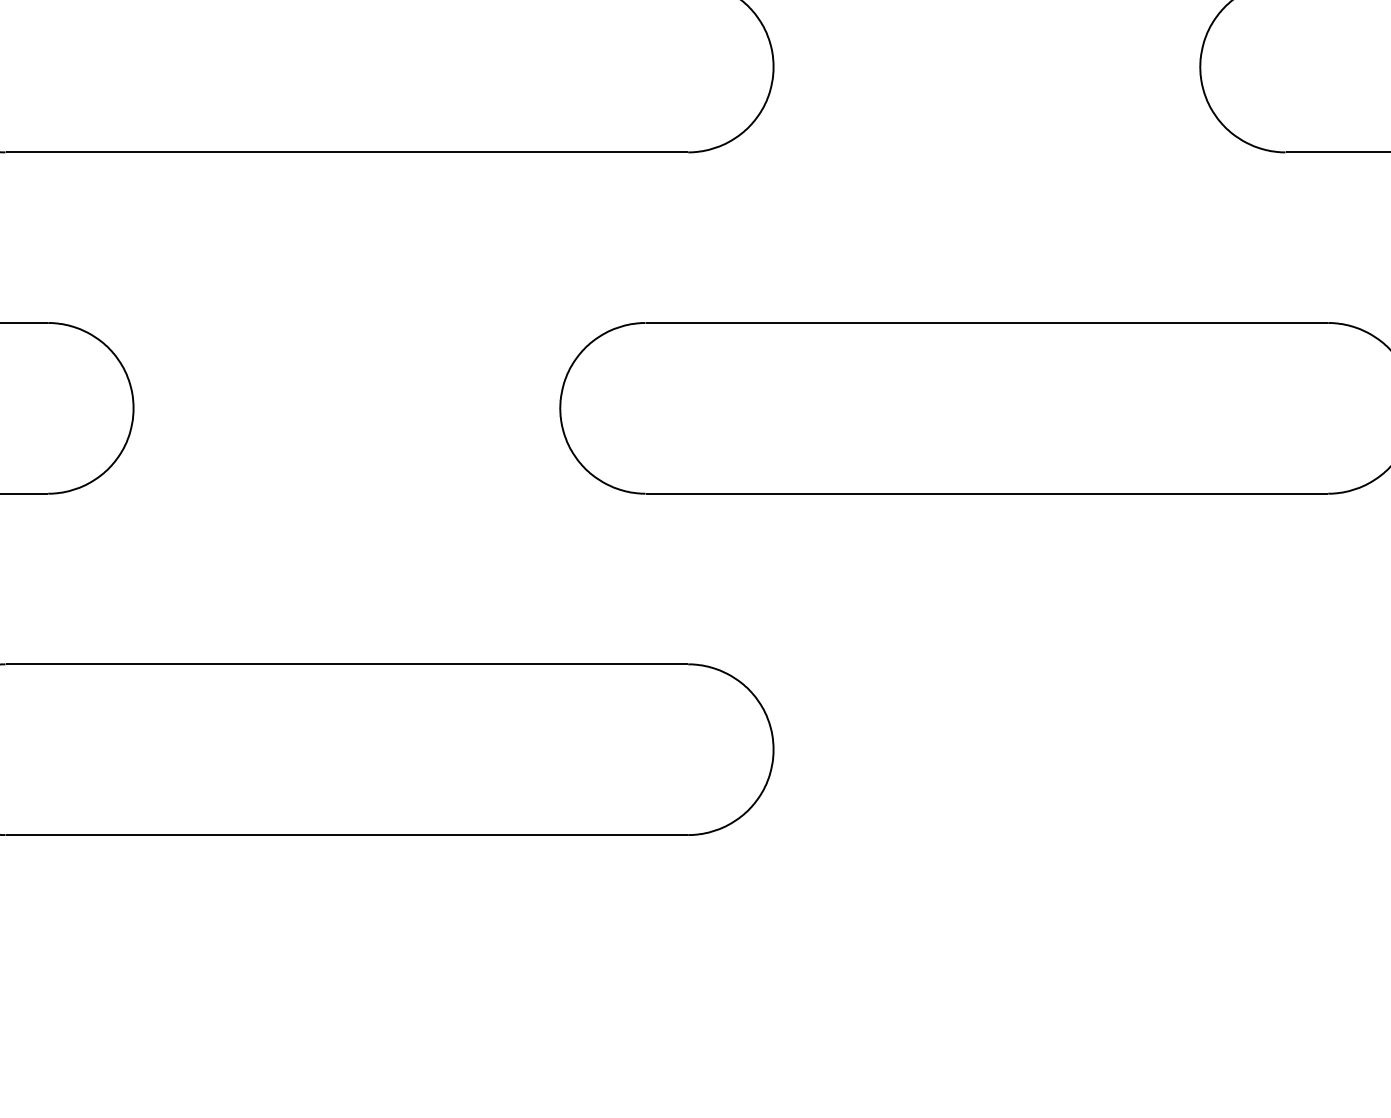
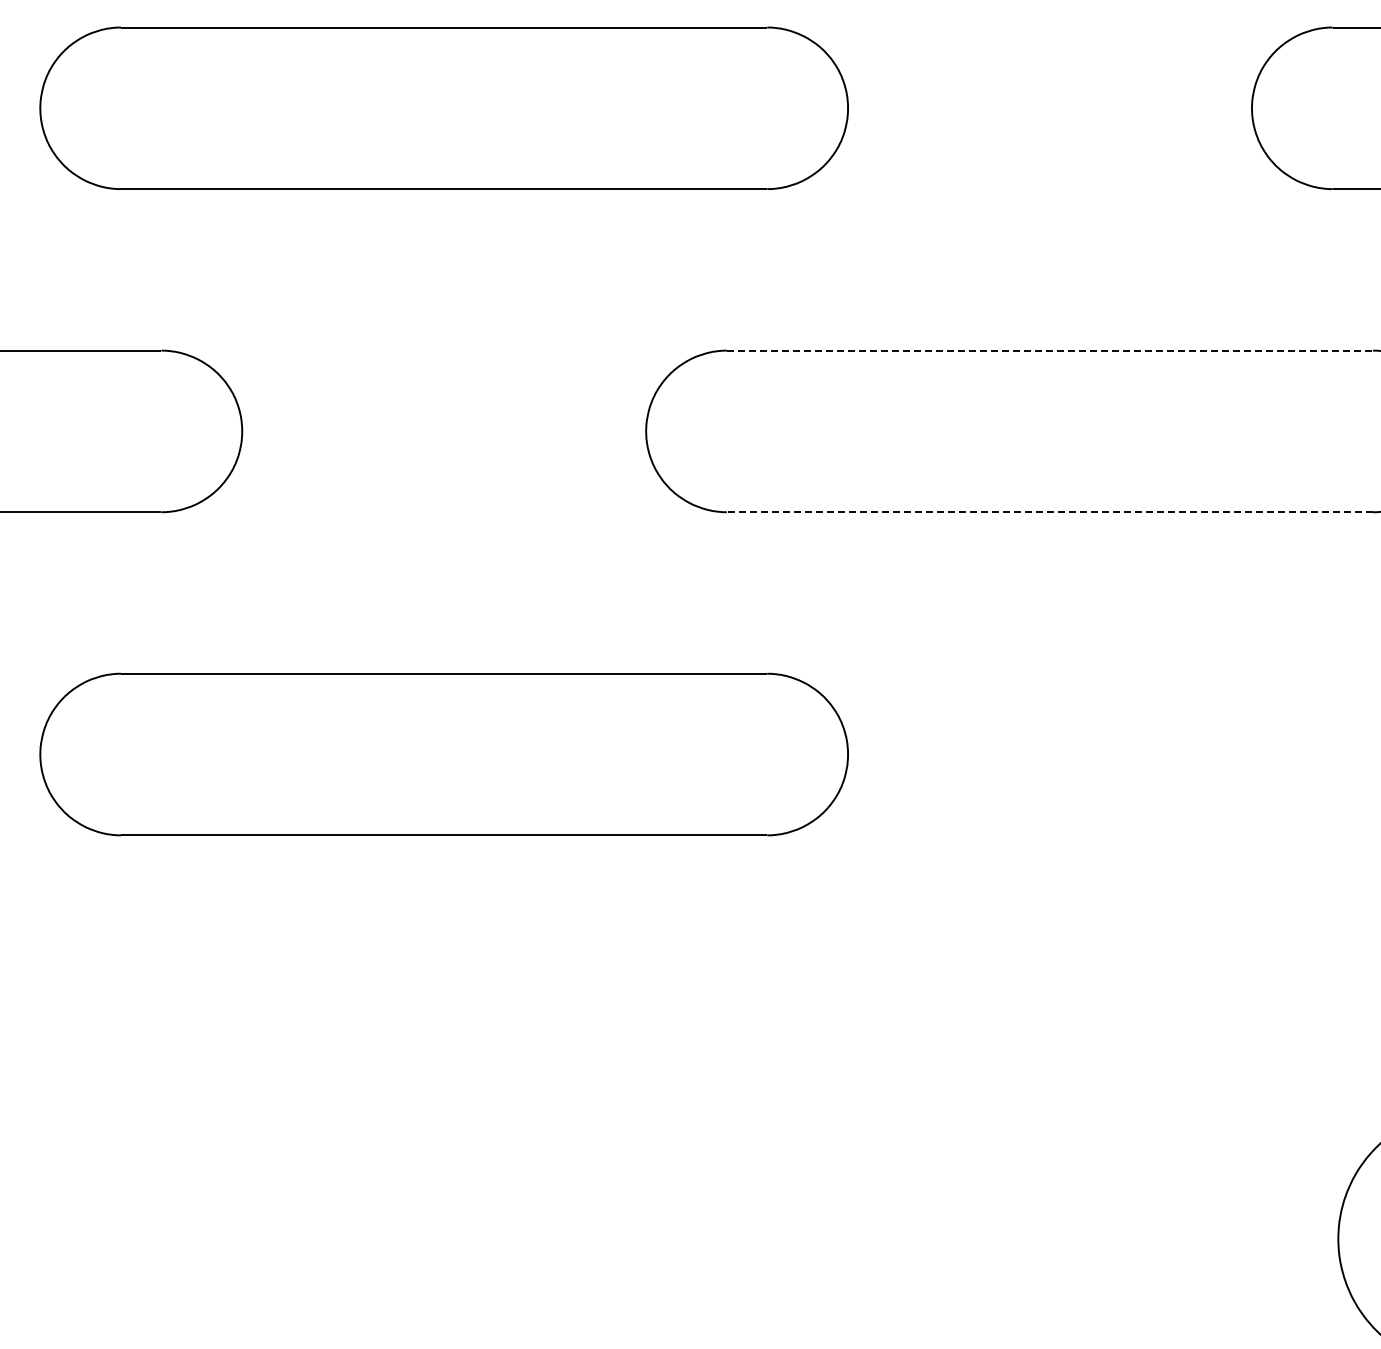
line: (987, 322) -> (1050, 350), solid -> dashed
line: (986, 493) -> (1049, 512), solid -> dashed

